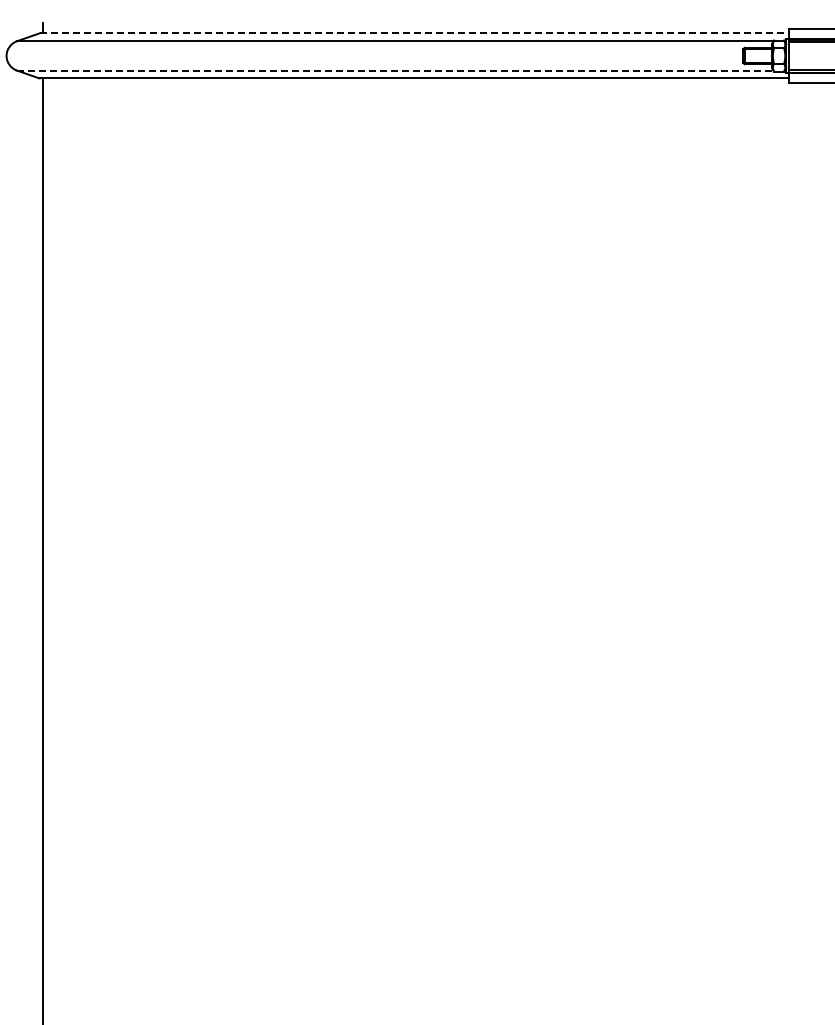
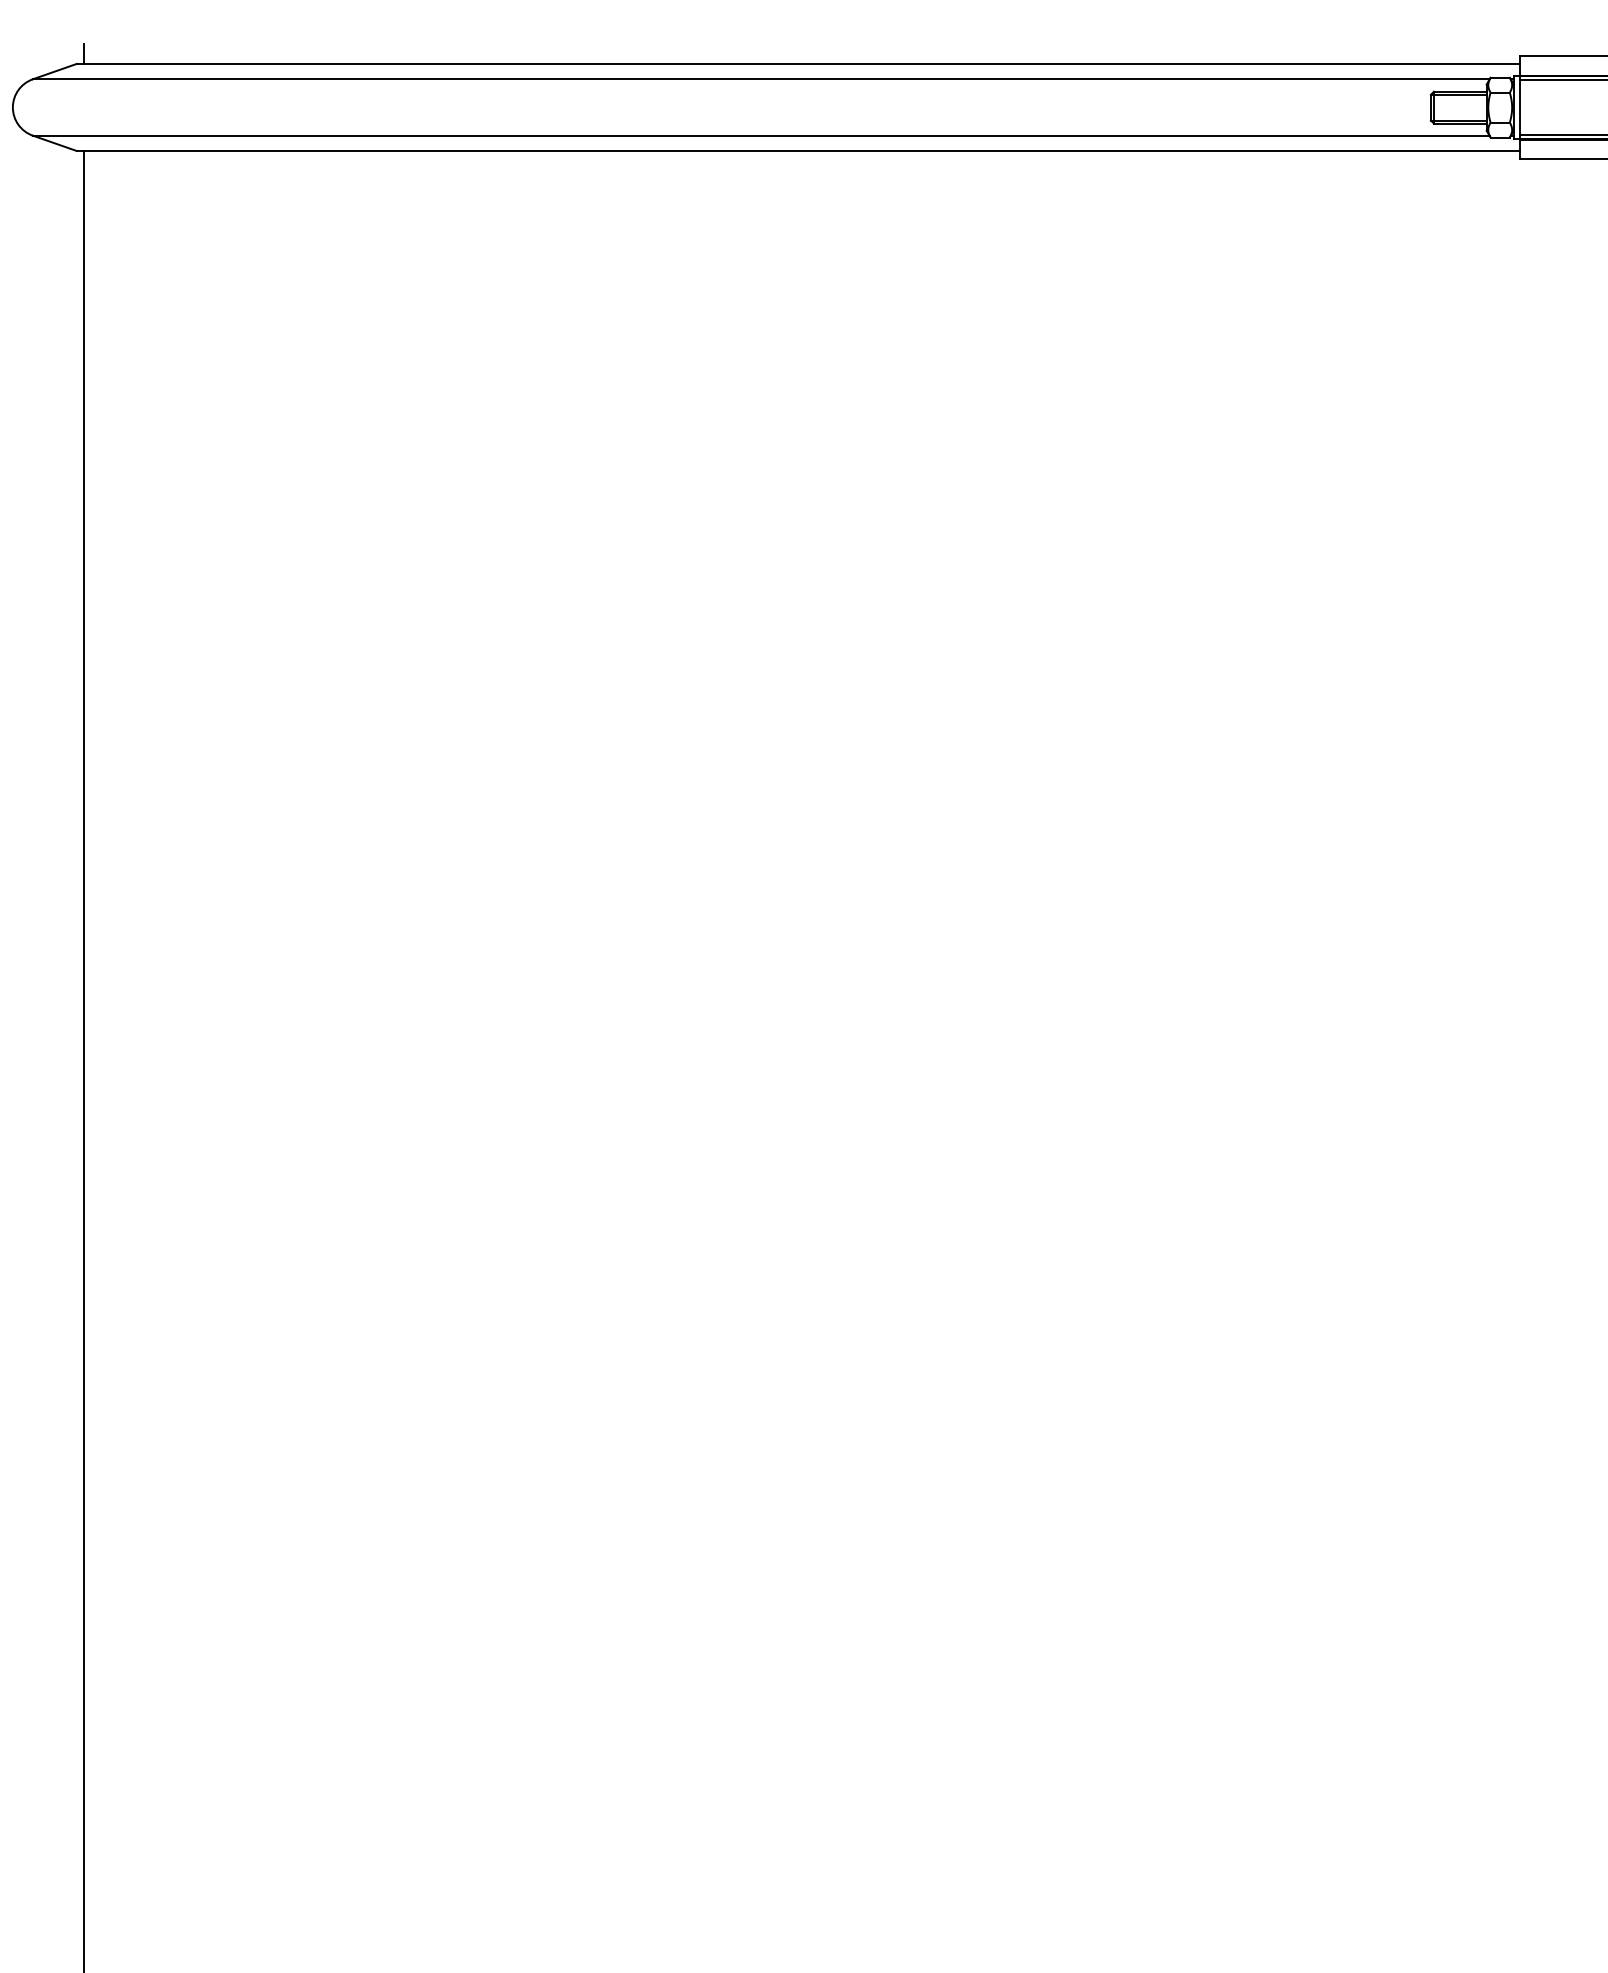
line: (414, 33) -> (798, 64), dashed -> solid
line: (395, 70) -> (761, 135), dashed -> solid

